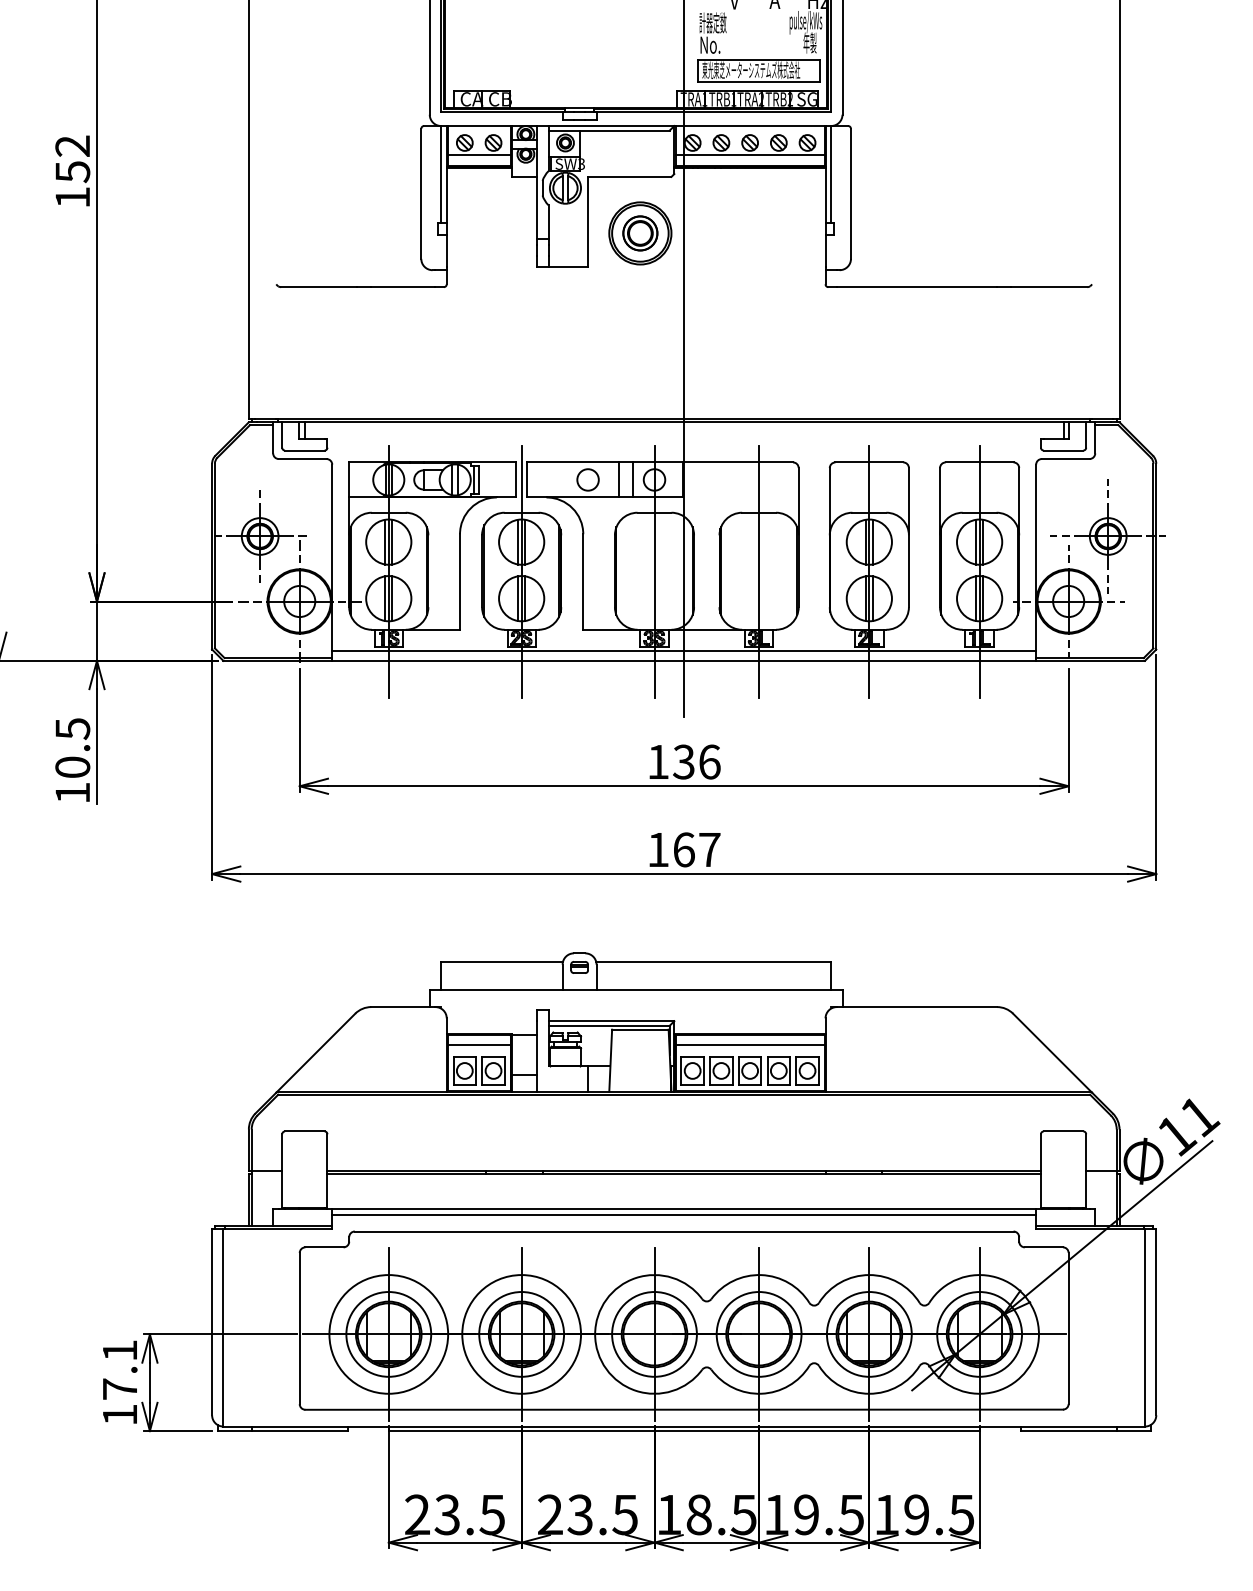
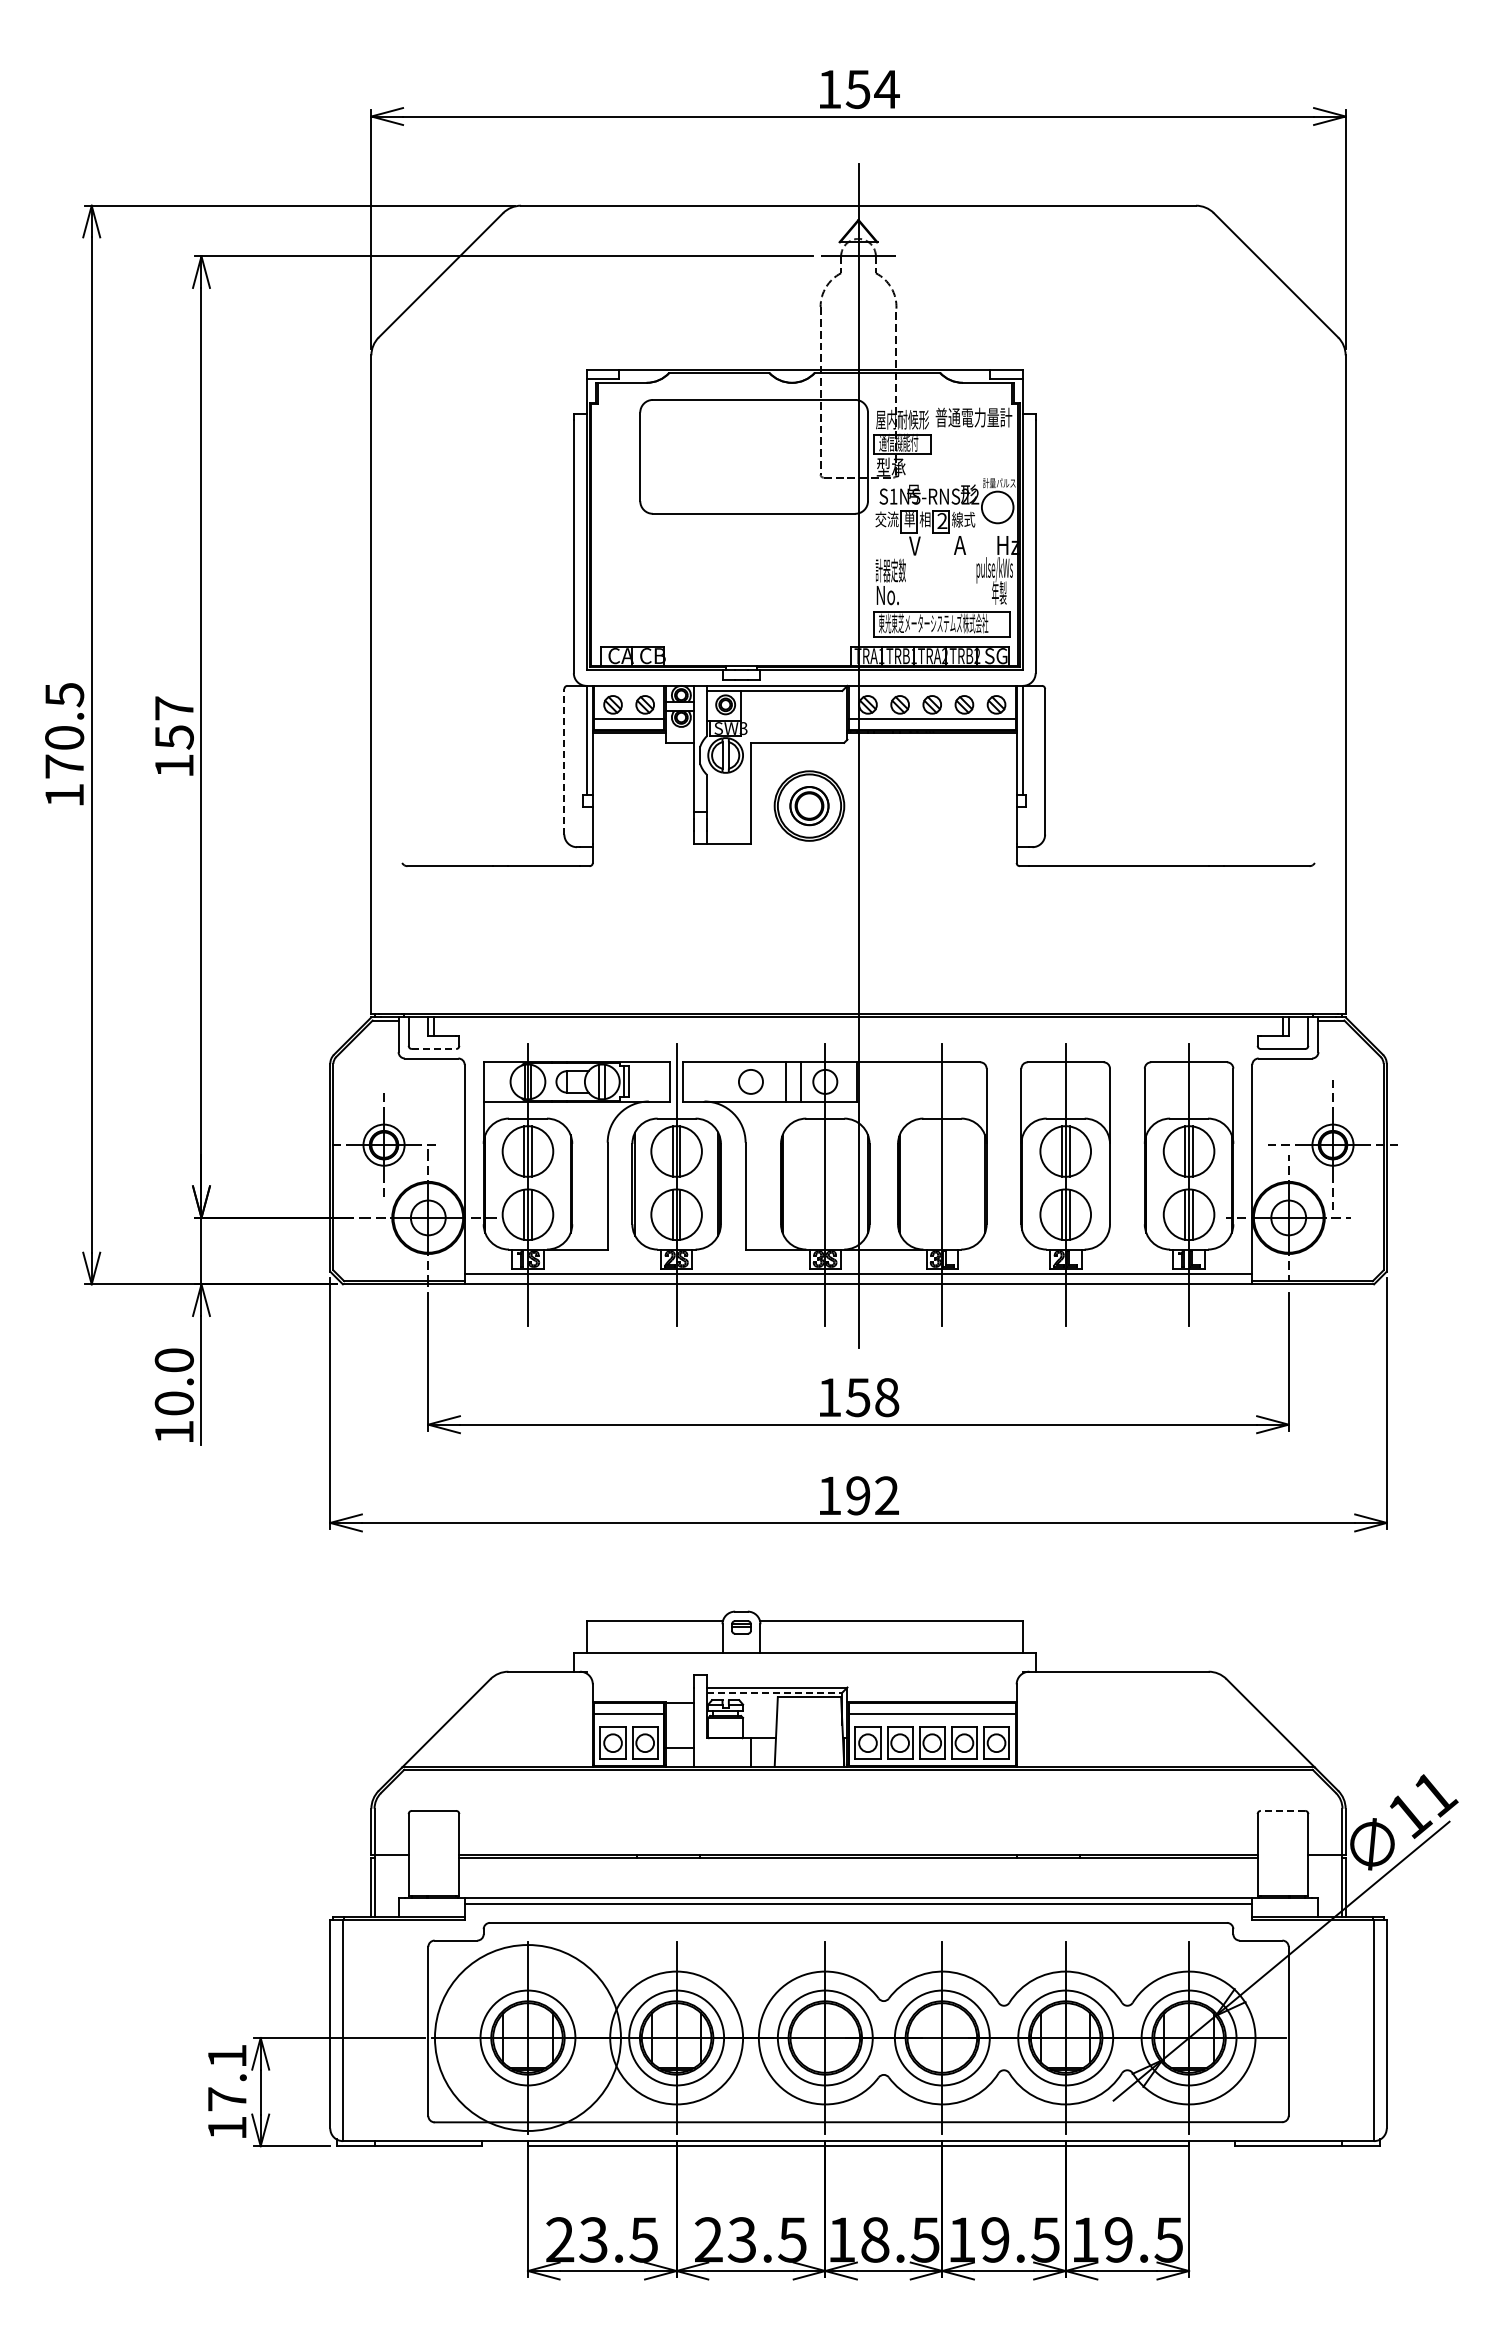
text: (71, 146) -> (173, 708), 152 -> 157
line: (421, 193) -> (564, 761), solid -> dashed
line: (305, 450) -> (434, 1049), solid -> dashed
text: (71, 728) -> (173, 1360), 10.5 -> 10.0
text: (696, 761) -> (872, 1397), 136 -> 158
text: (696, 849) -> (872, 1495), 167 -> 192
line: (609, 1025) -> (774, 1692), solid -> dashed
line: (1063, 1131) -> (1282, 1810), solid -> dashed
circle: (388, 1333) -> (527, 2037), size x1.4

